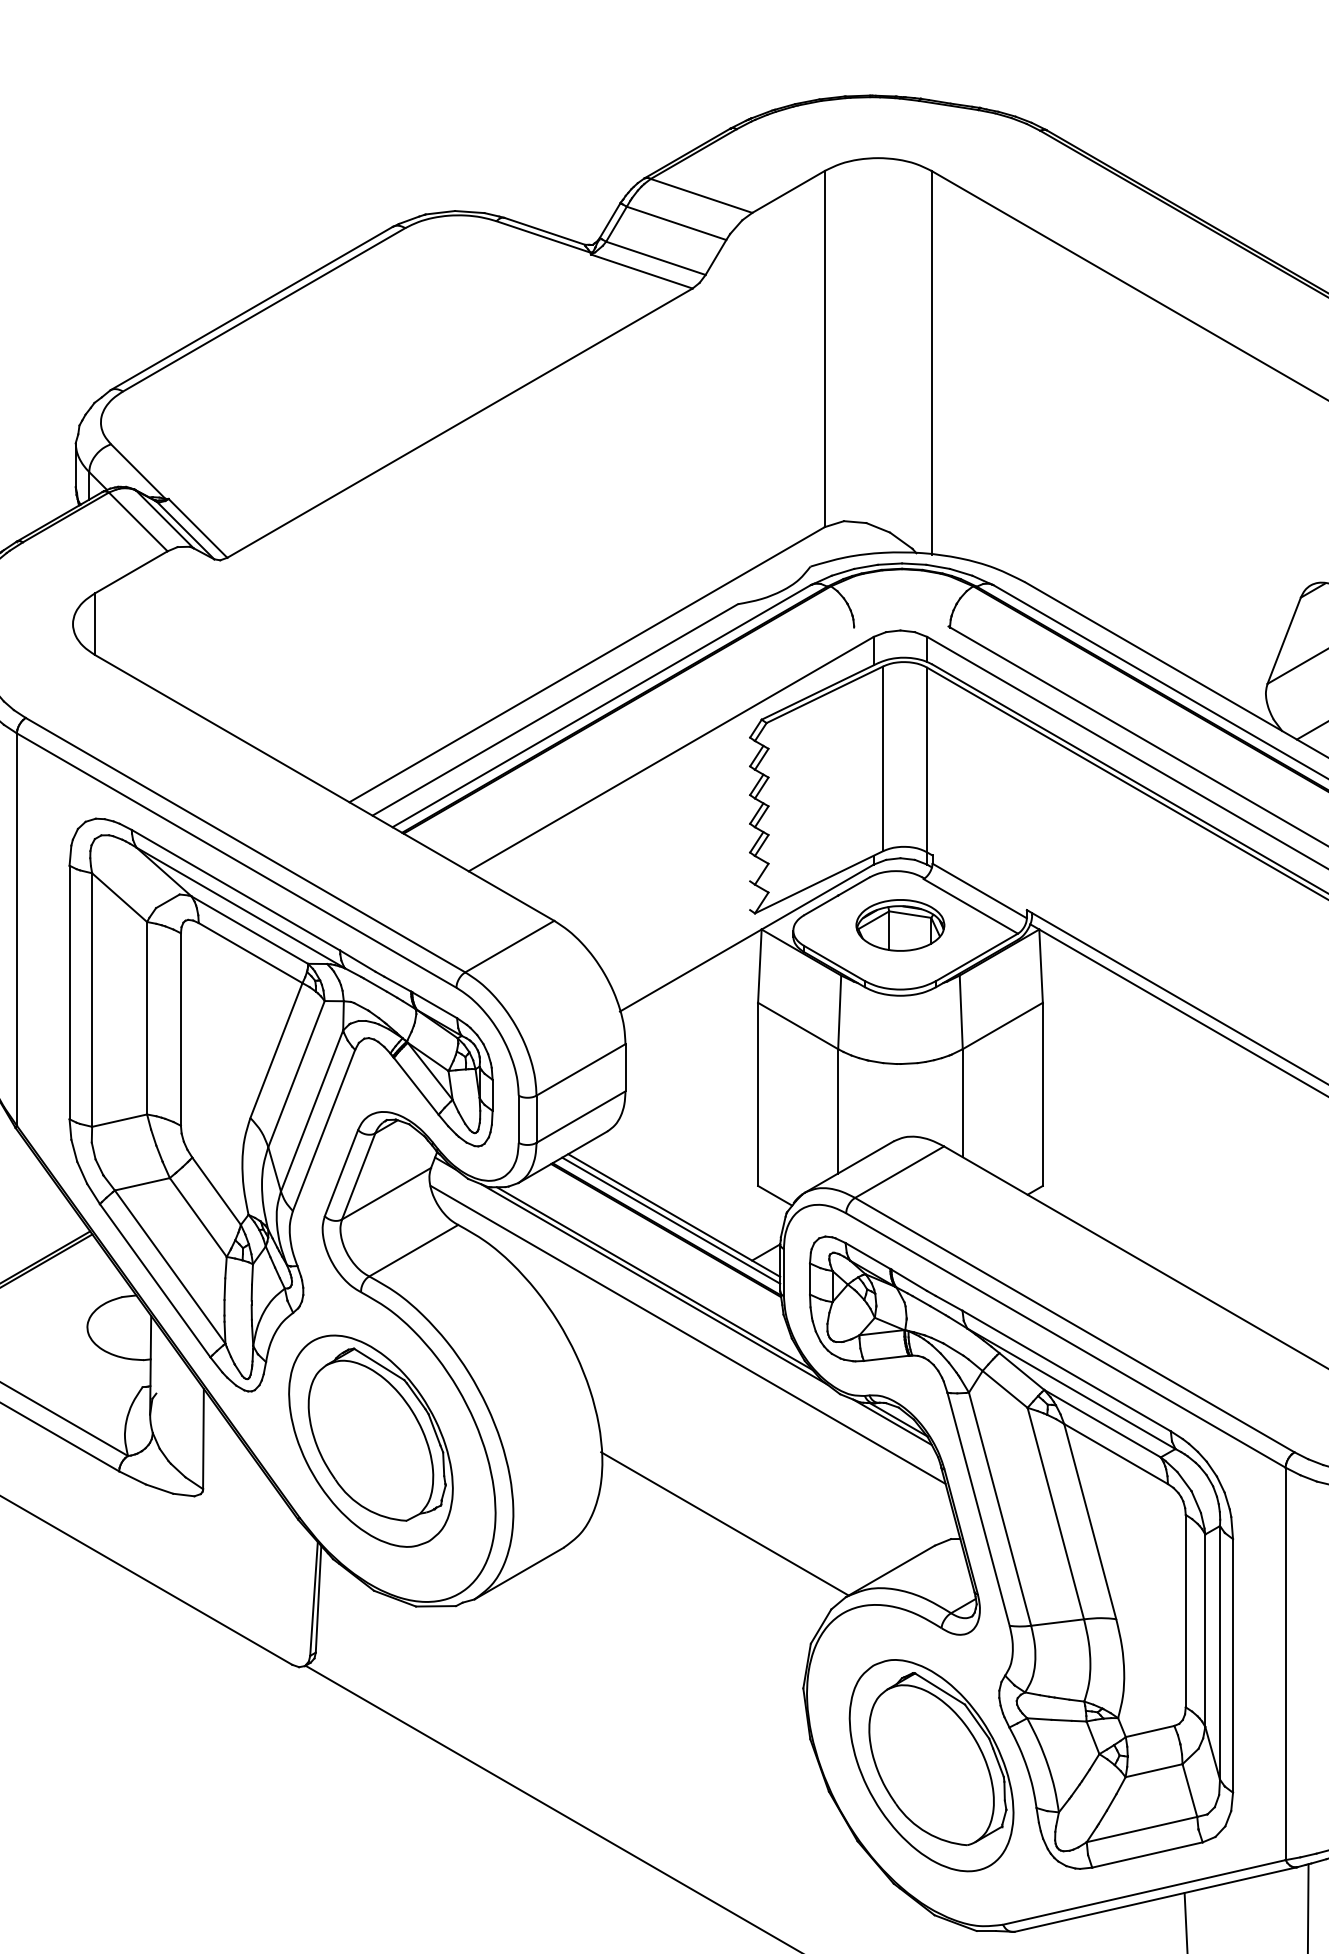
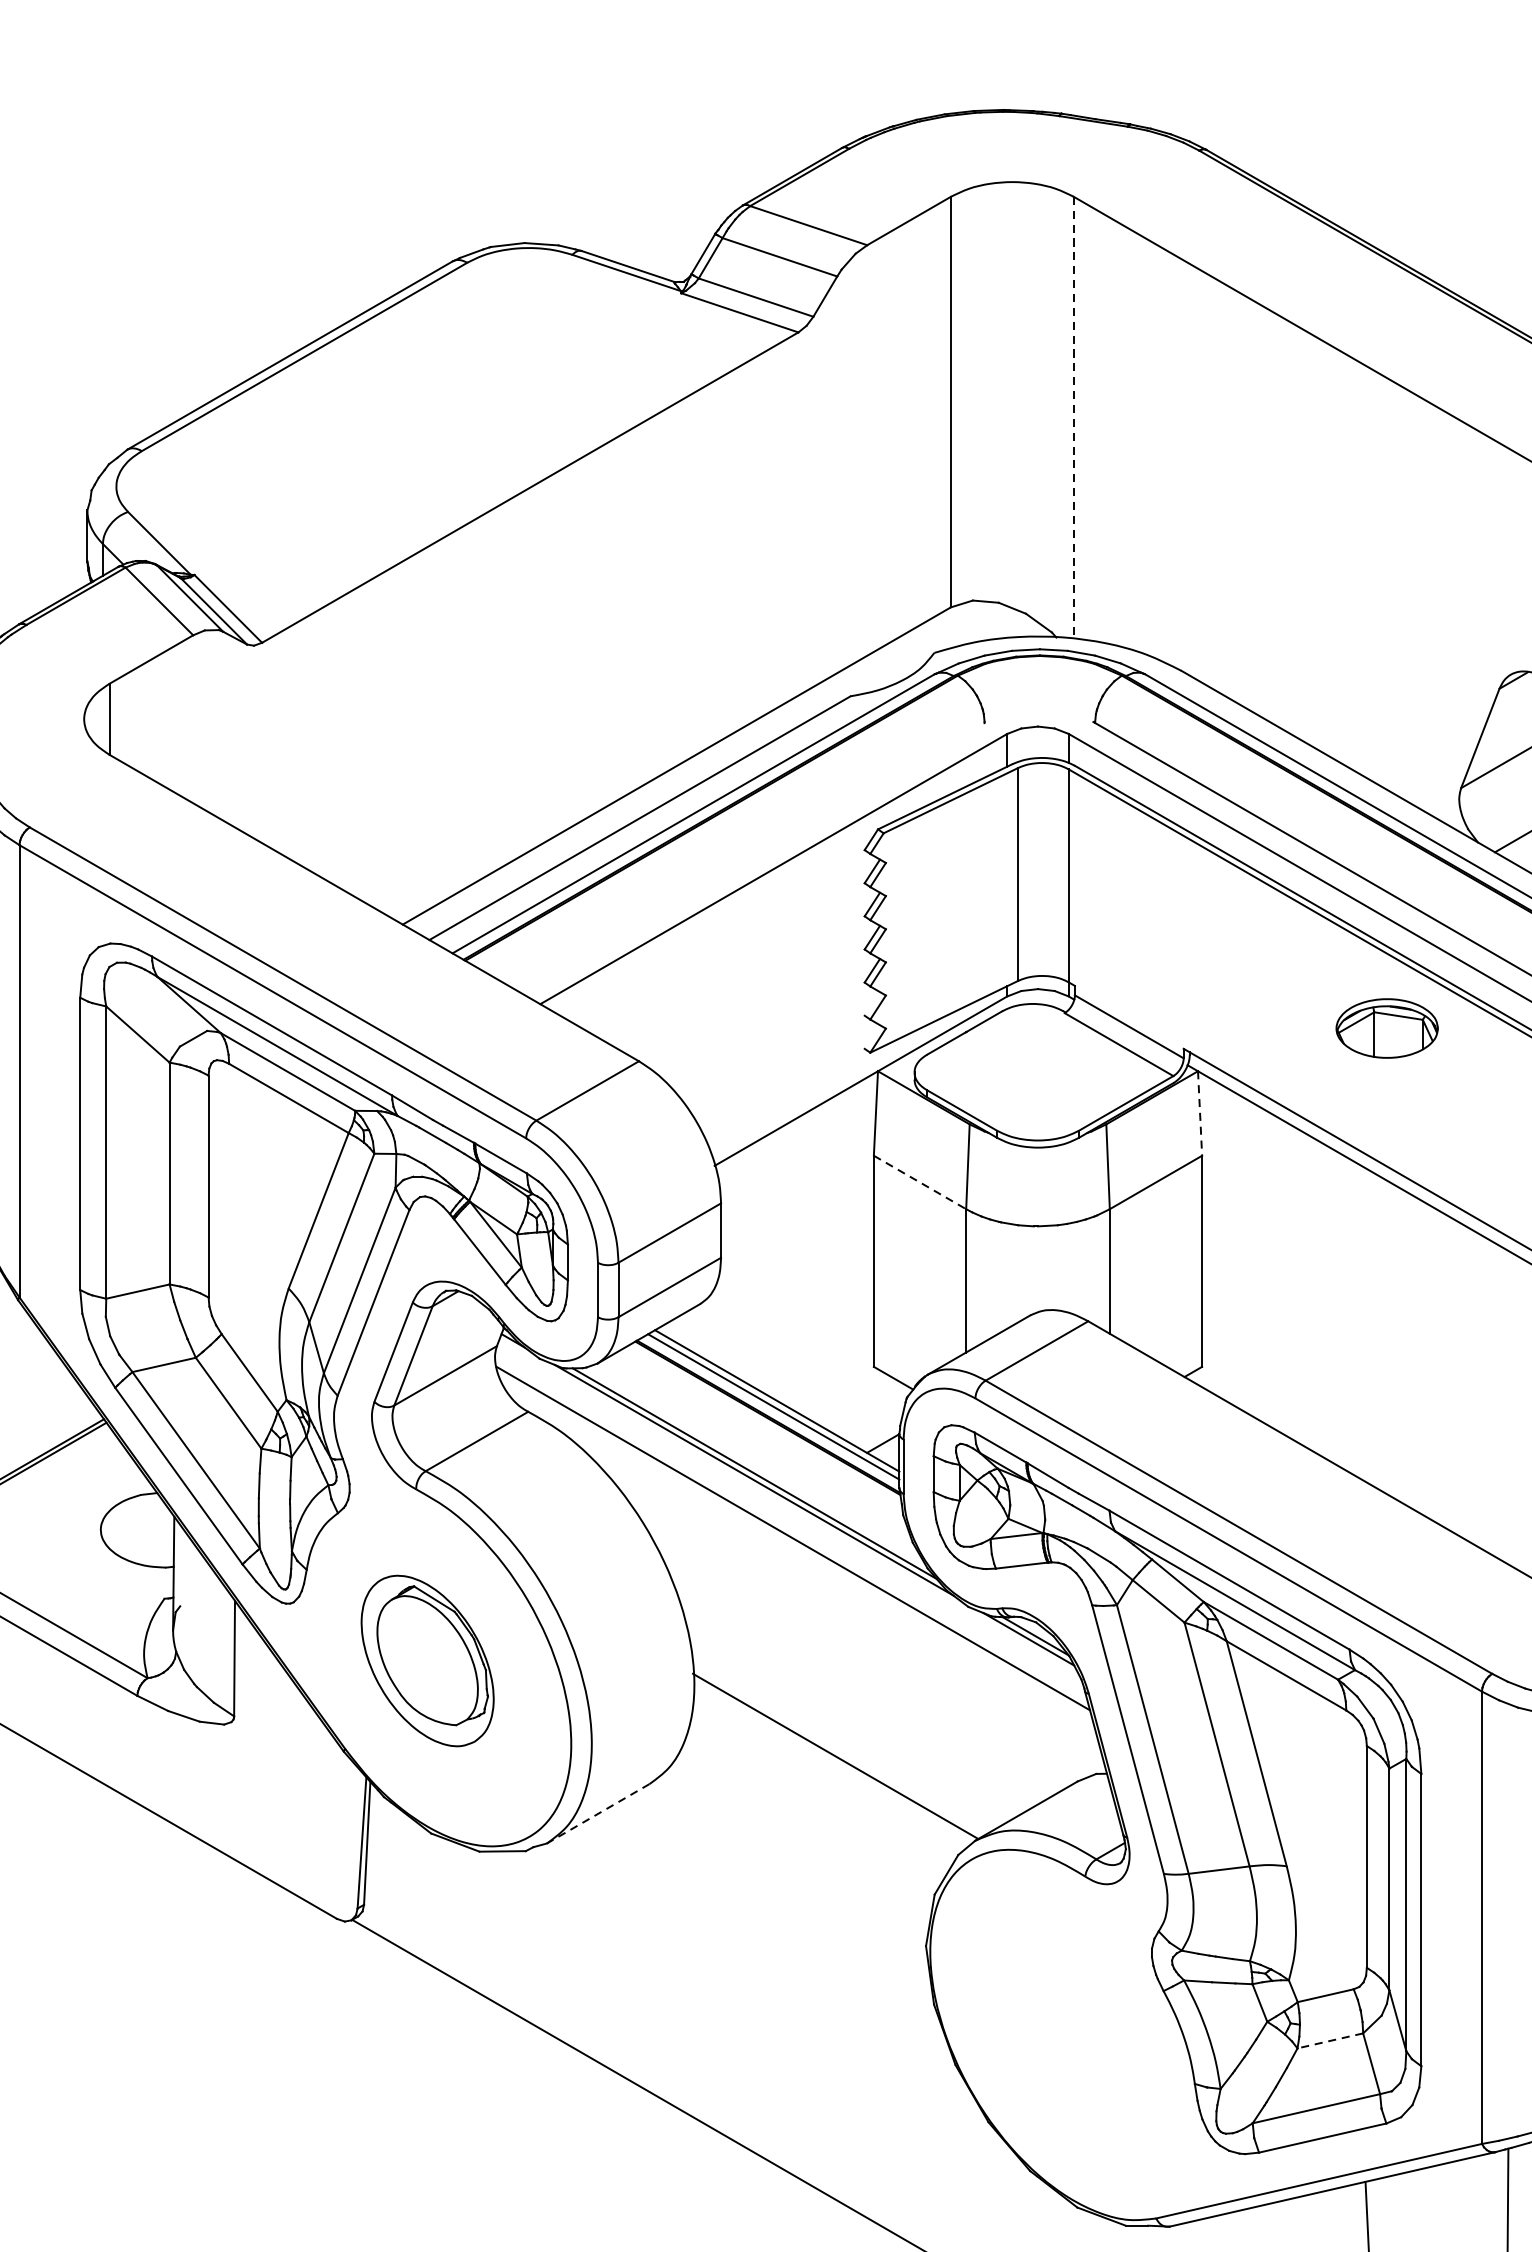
line: (931, 362) -> (1073, 417), solid -> dashed
part: (900, 925) -> (1387, 1028), moved
line: (1041, 966) -> (1200, 1113), solid -> dashed
line: (798, 1026) -> (920, 1183), solid -> dashed
part: (370, 1440) -> (427, 1660), size x0.7
line: (518, 1573) -> (597, 1813), solid -> dashed
part: (931, 1765) -> (1073, 2034), removed
line: (1153, 1770) -> (1329, 2040), solid -> dashed

